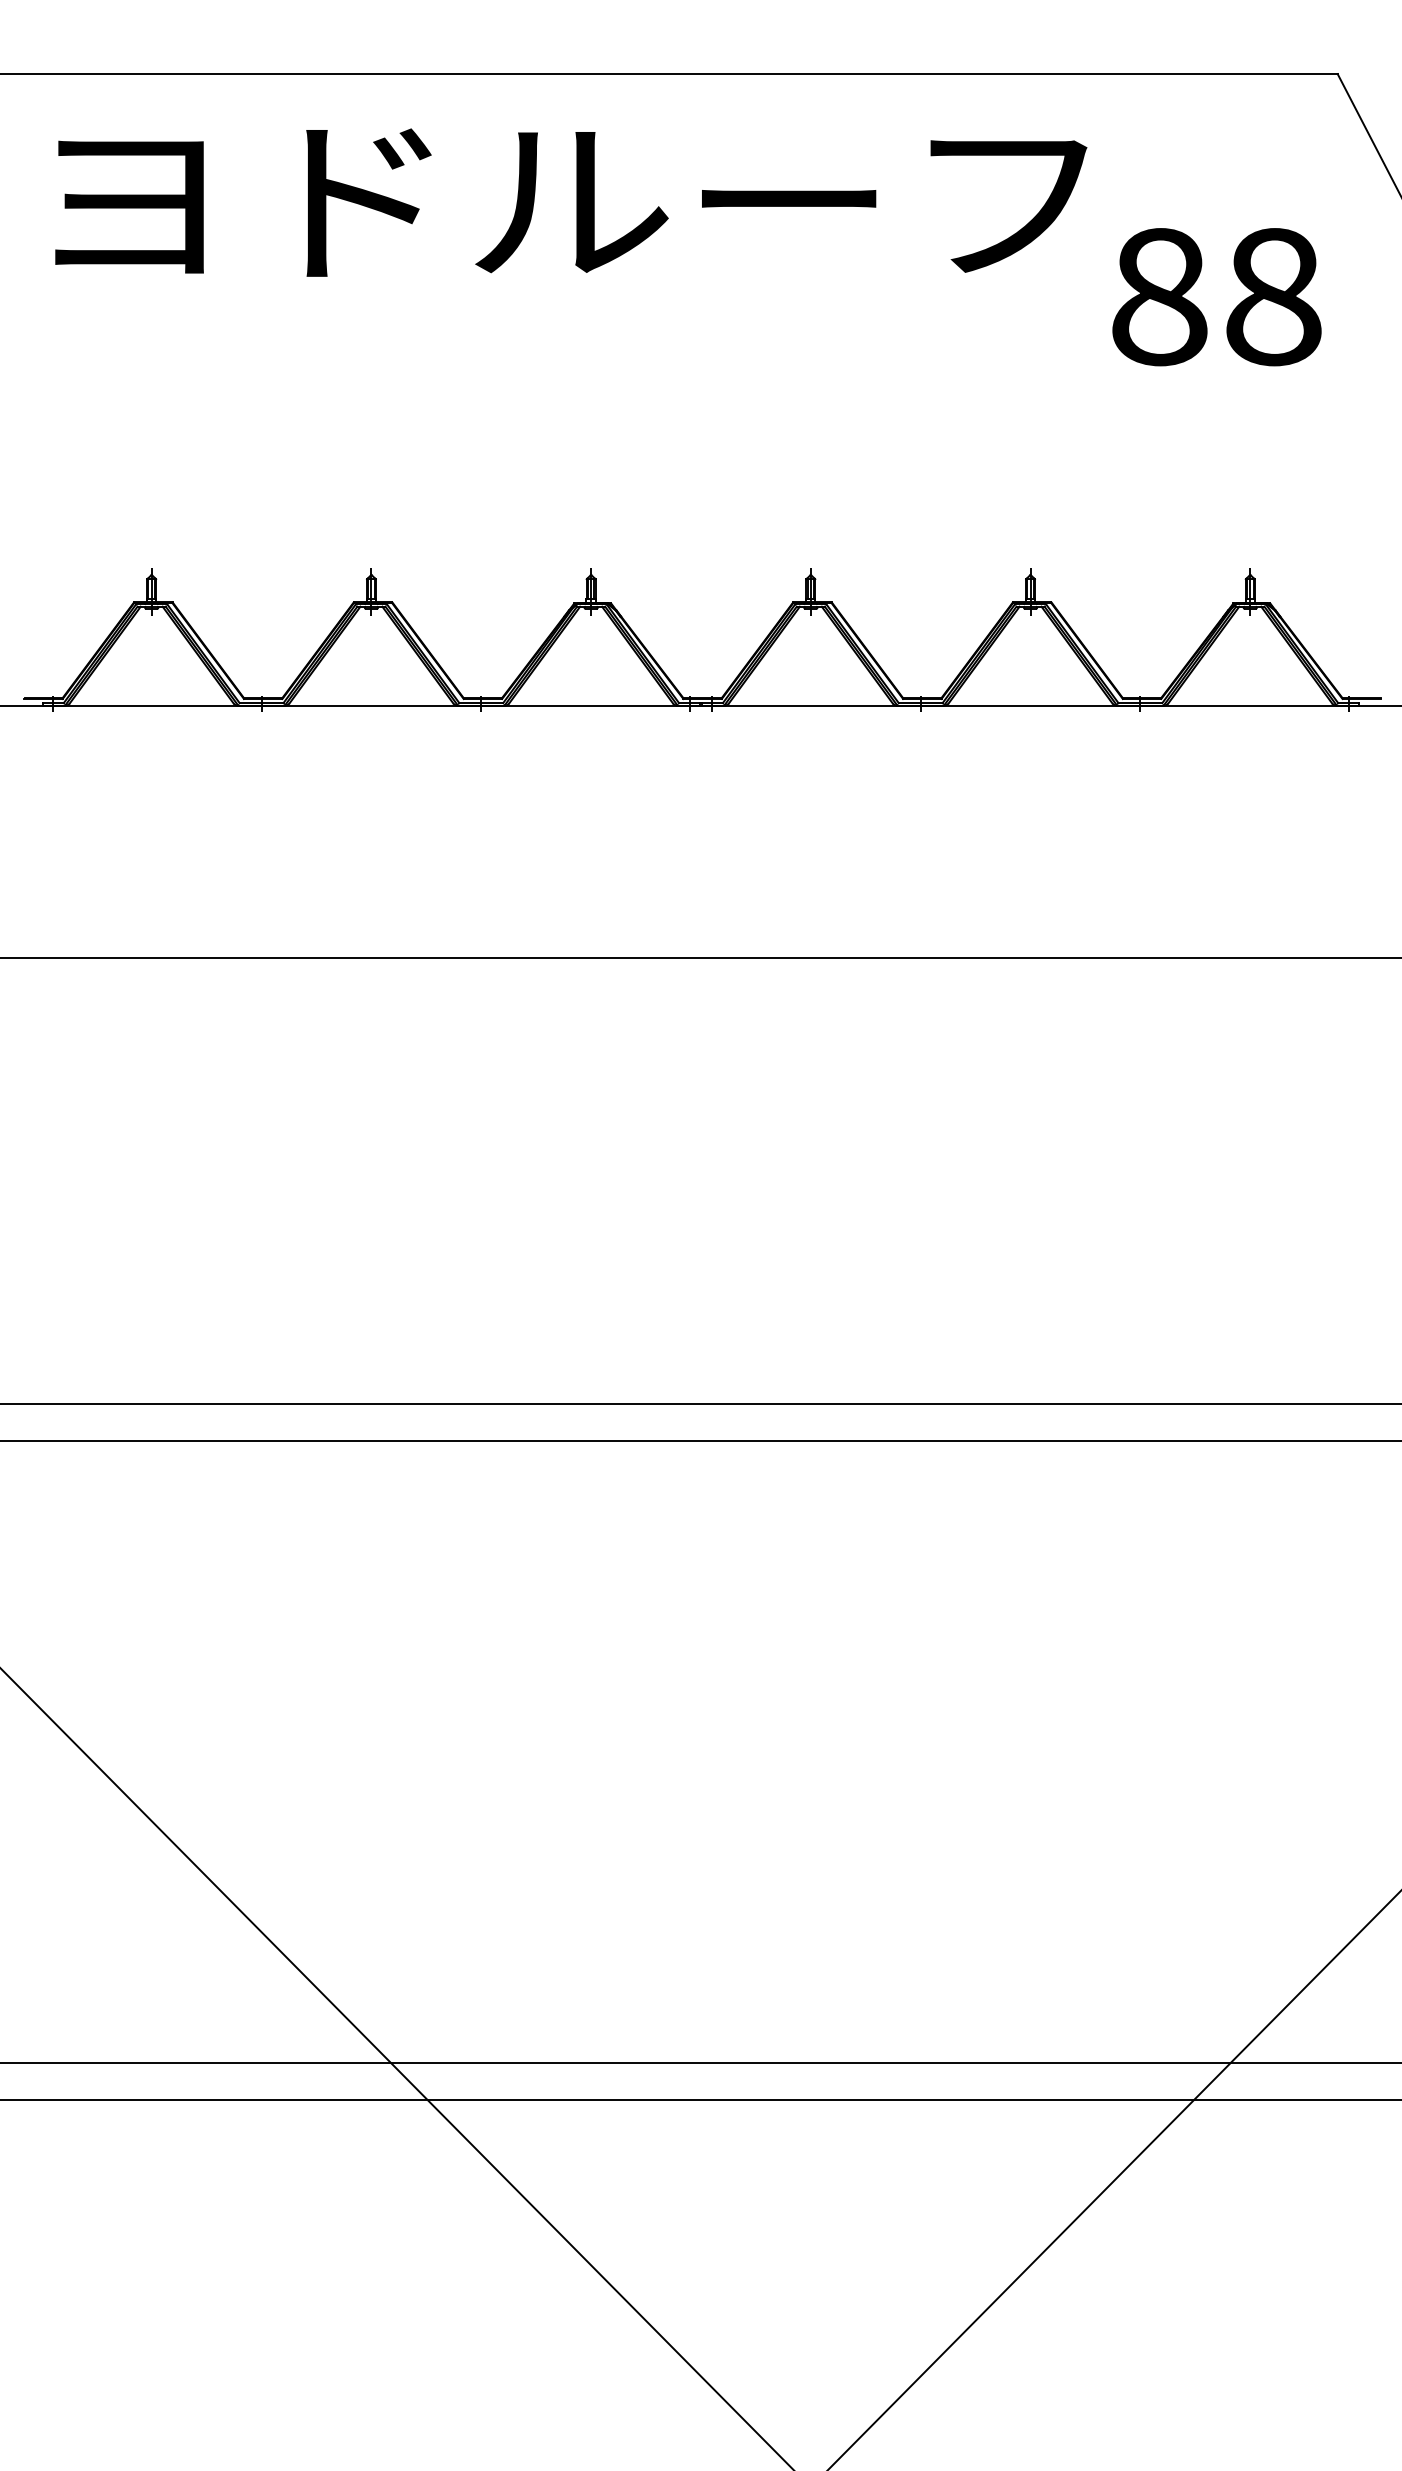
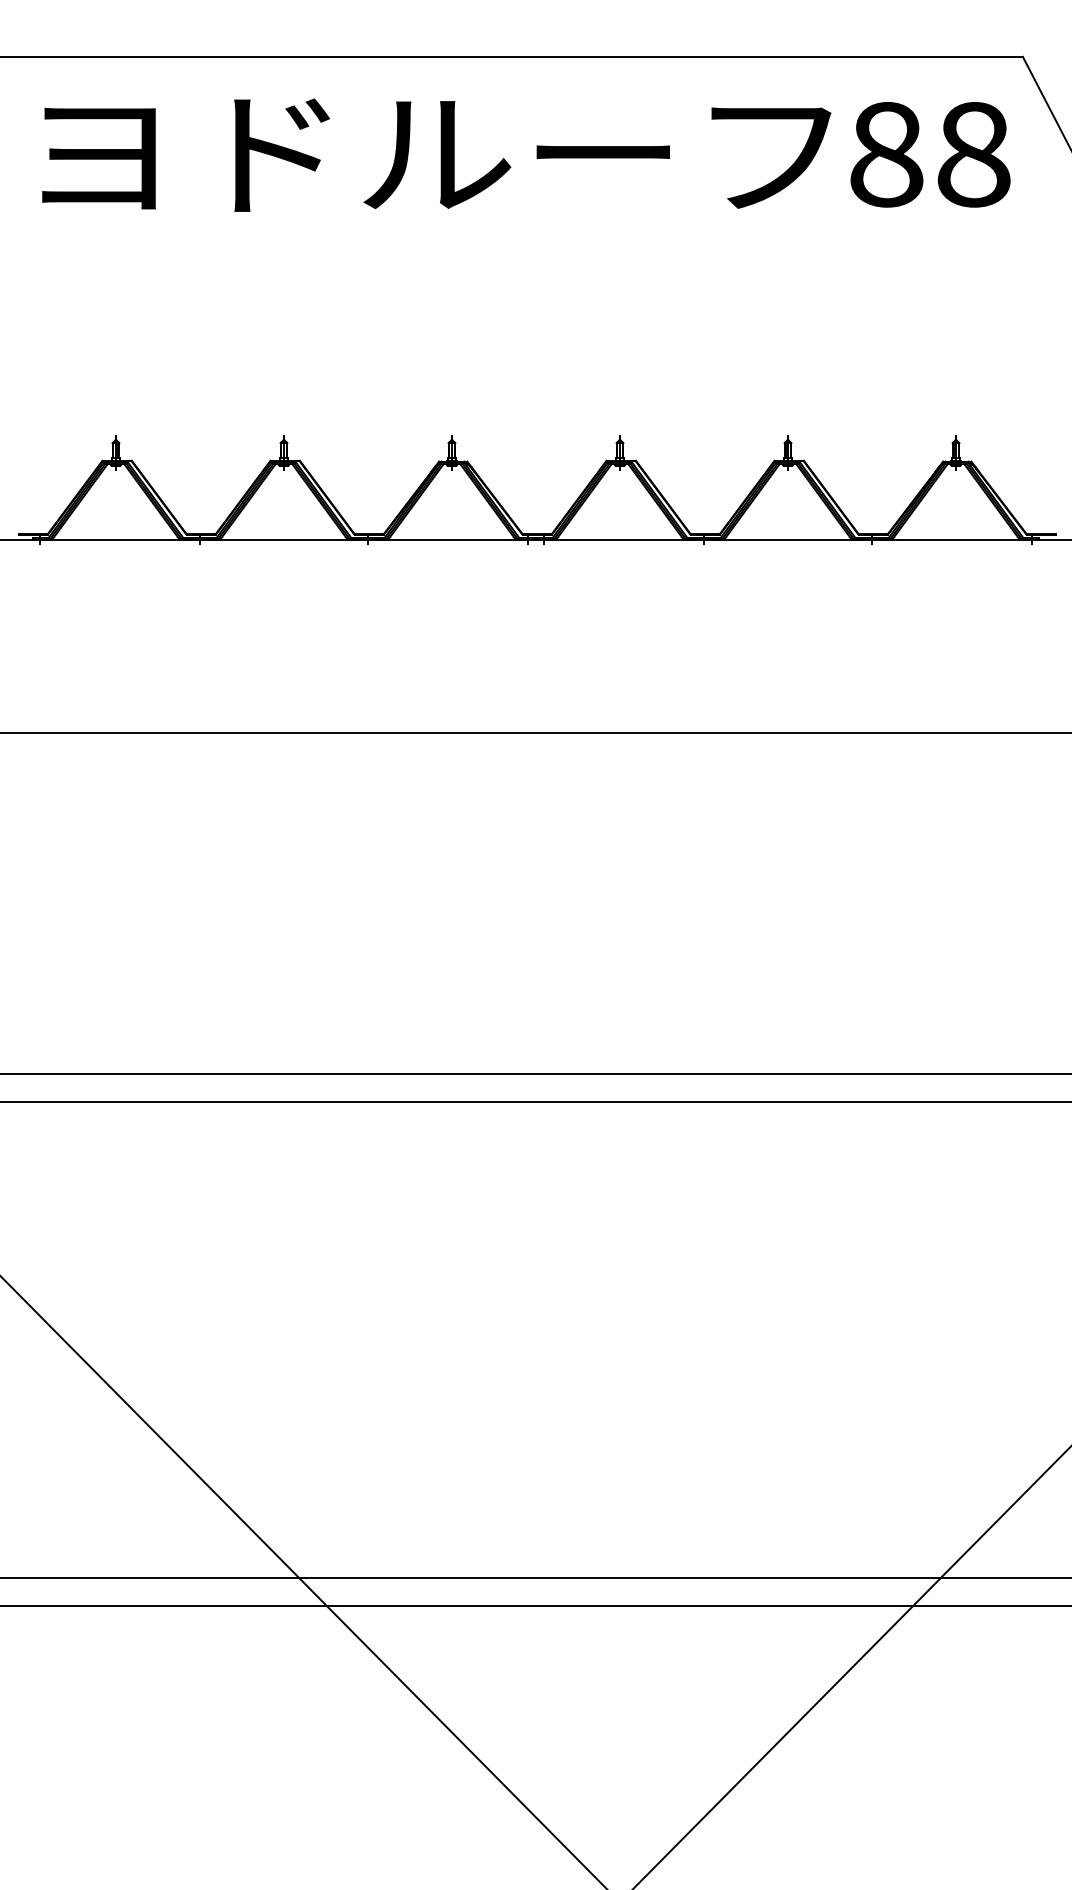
text: (1216, 297) -> (930, 155), moved

